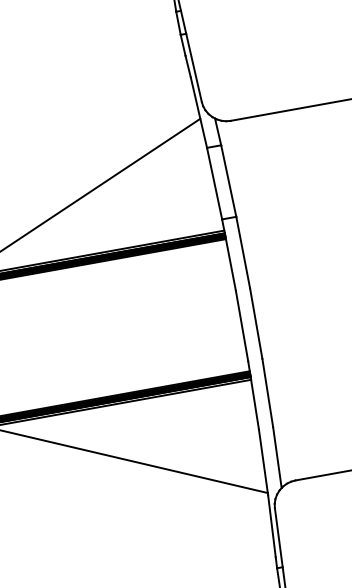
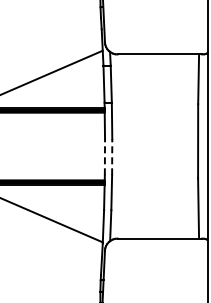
line: (256, 321) -> (112, 156), solid -> dashed
line: (240, 324) -> (104, 156), solid -> dashed

